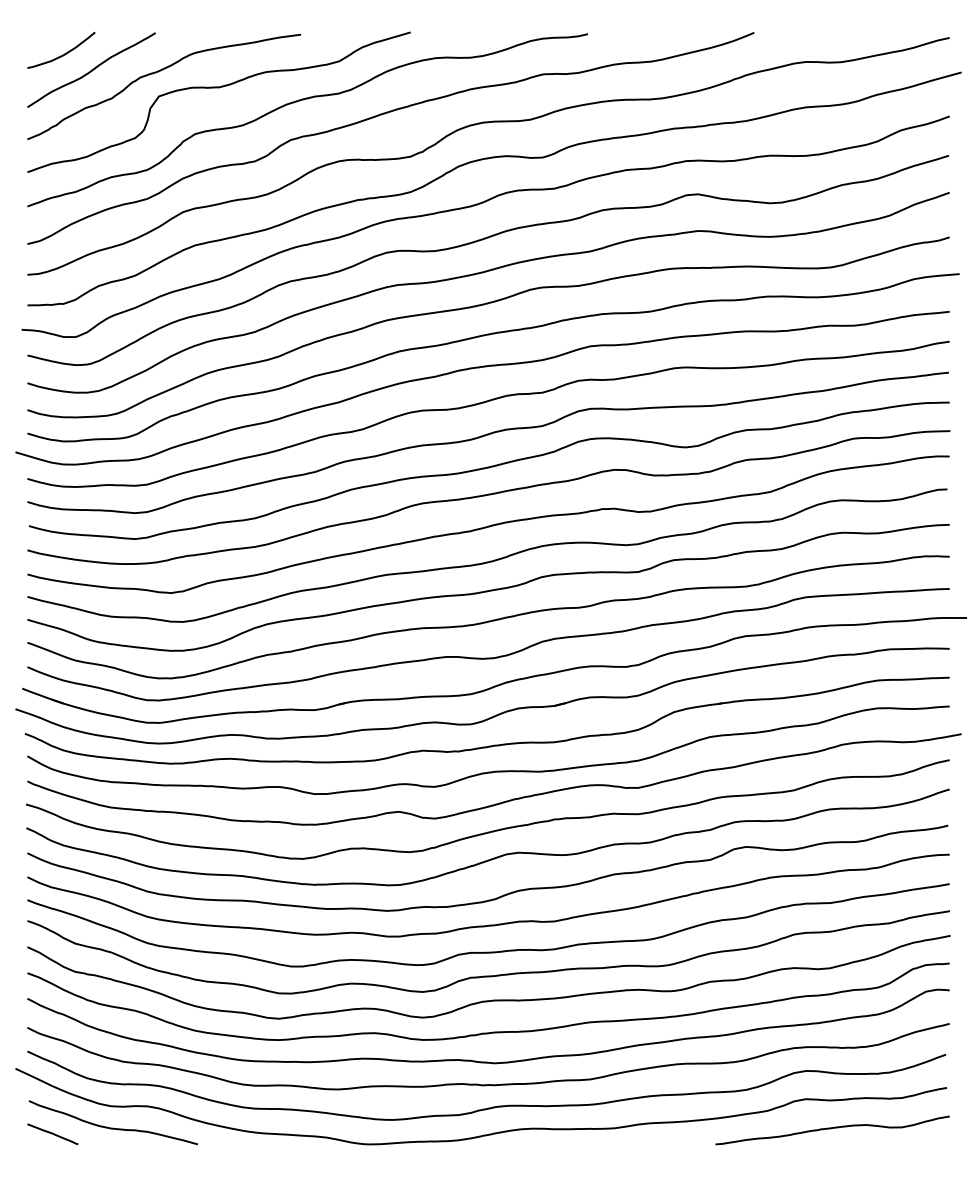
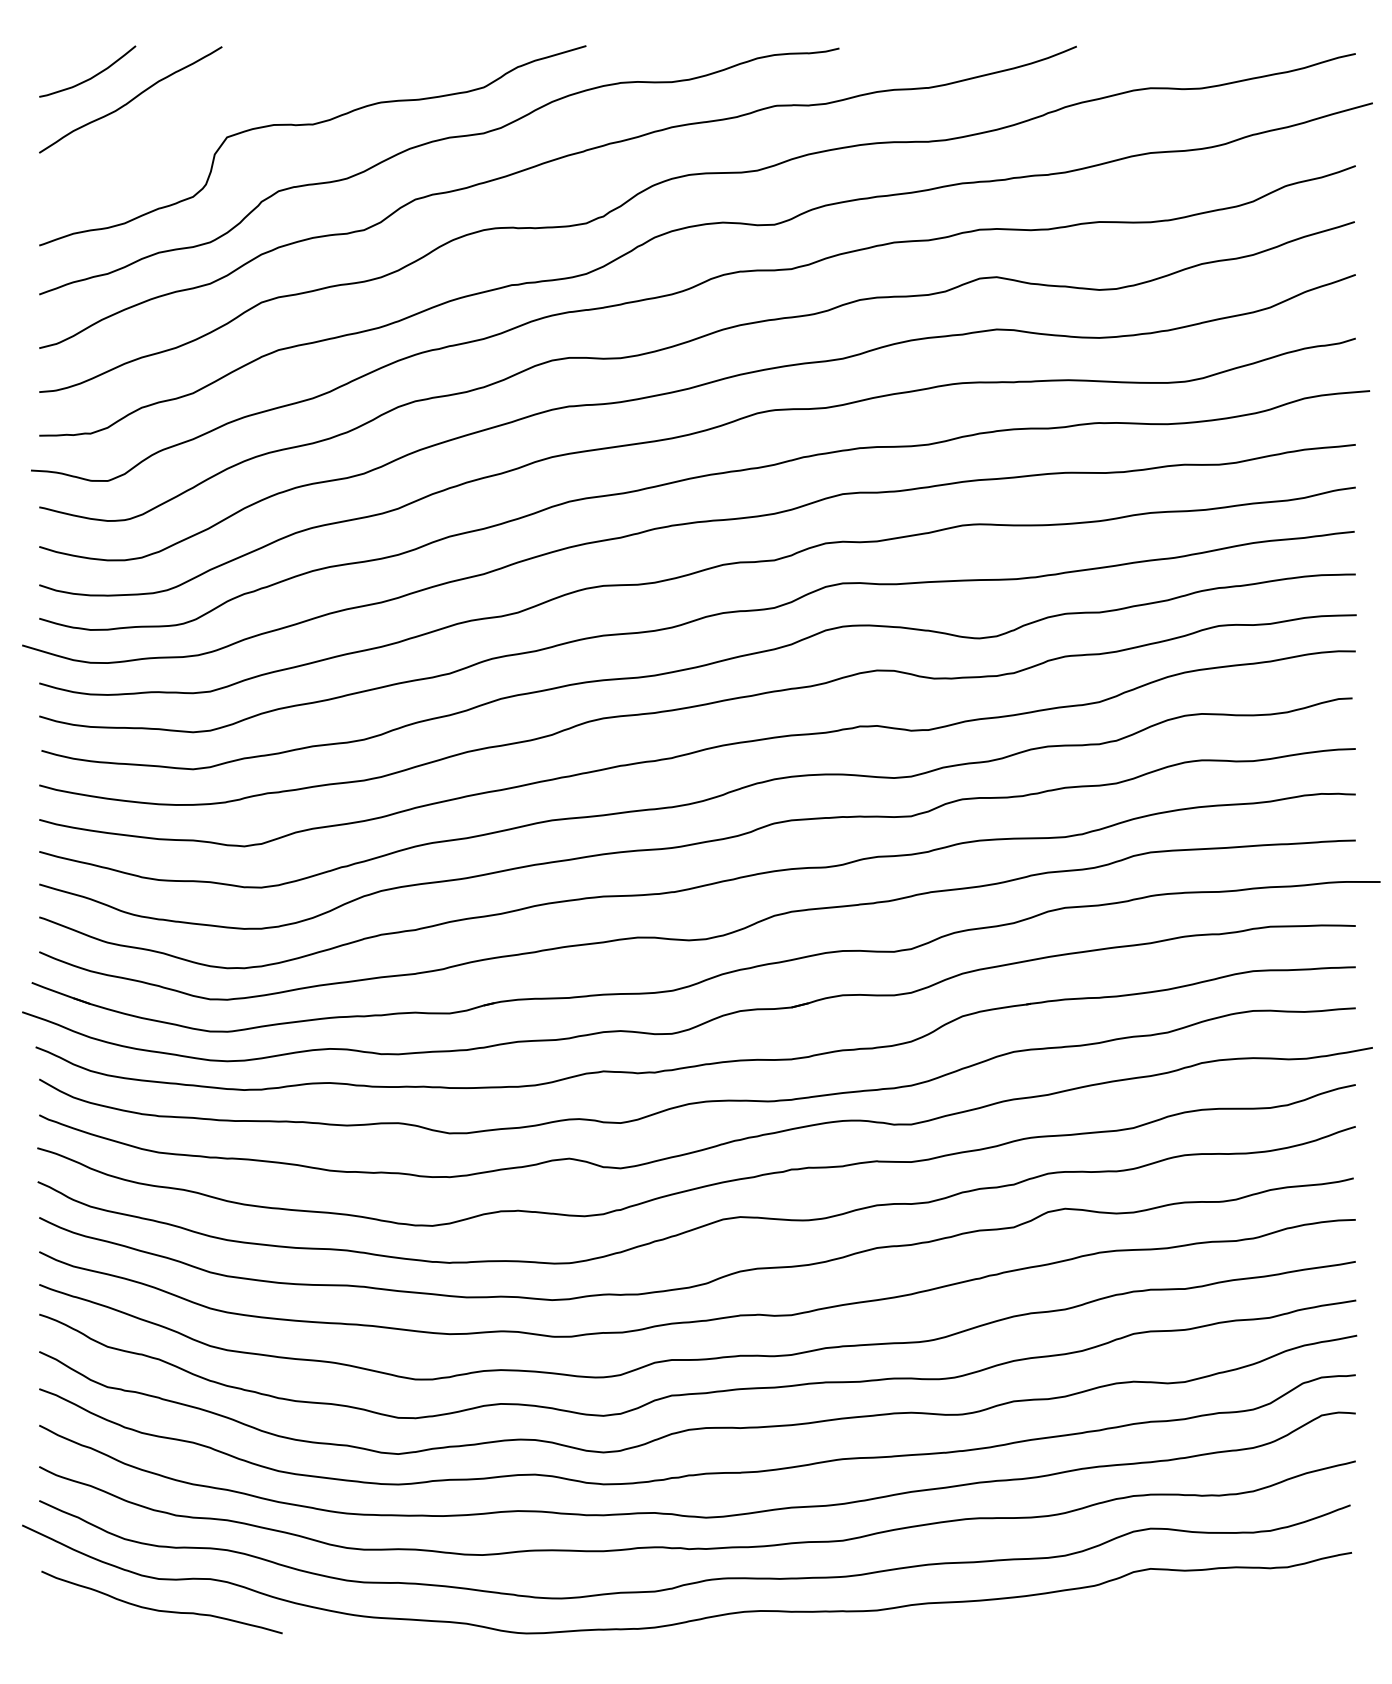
curve: (159, 71) -> (227, 102), removed
curve: (831, 1129) -> (1187, 1611), removed
line: (52, 1134) -> (75, 1619), removed

